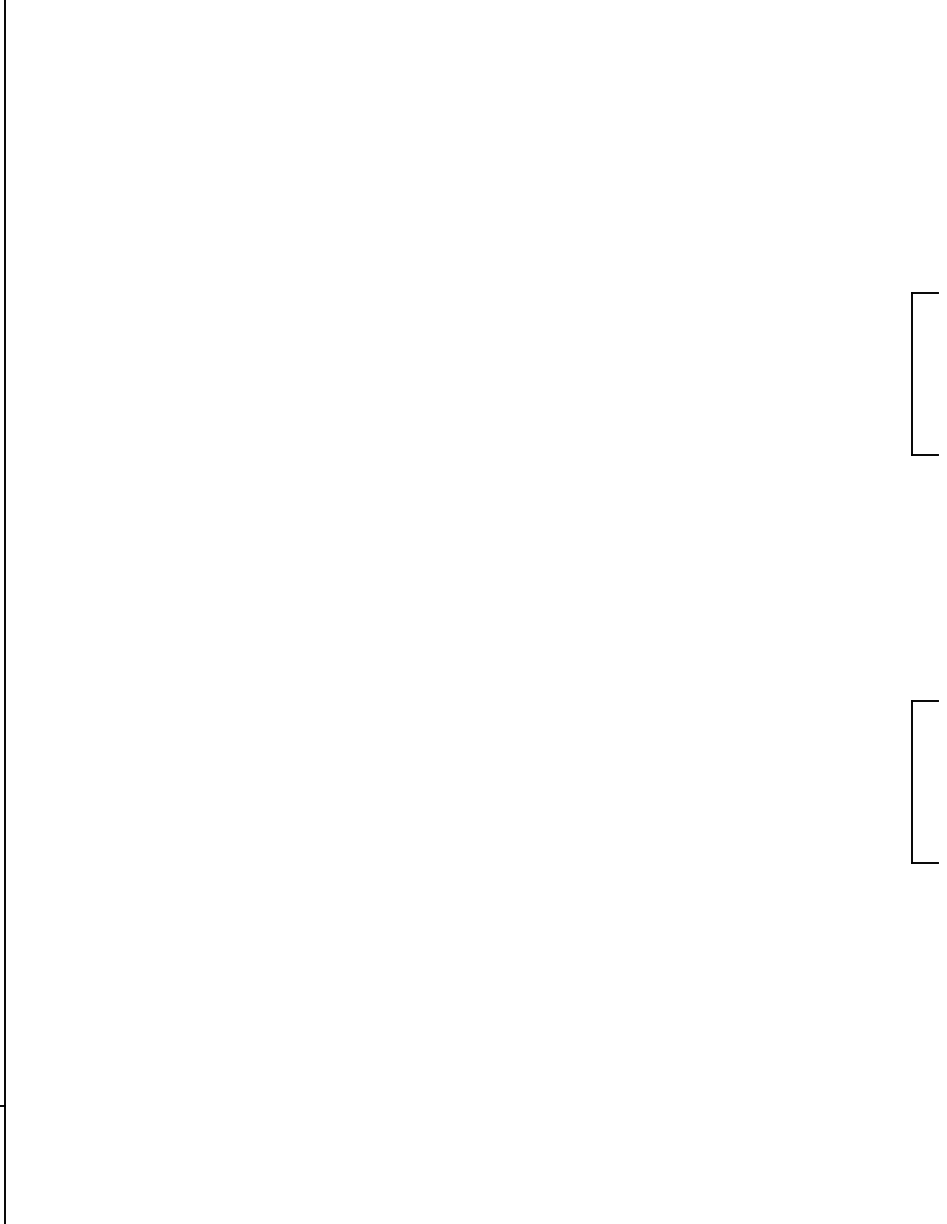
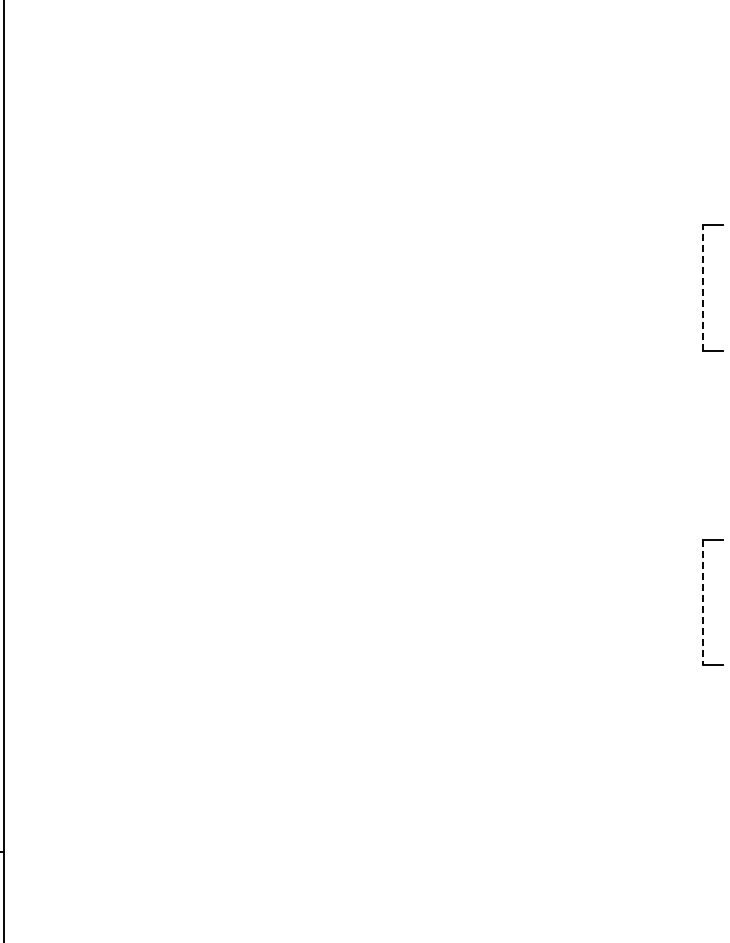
line: (911, 373) -> (702, 287), solid -> dashed
line: (911, 781) -> (702, 602), solid -> dashed

